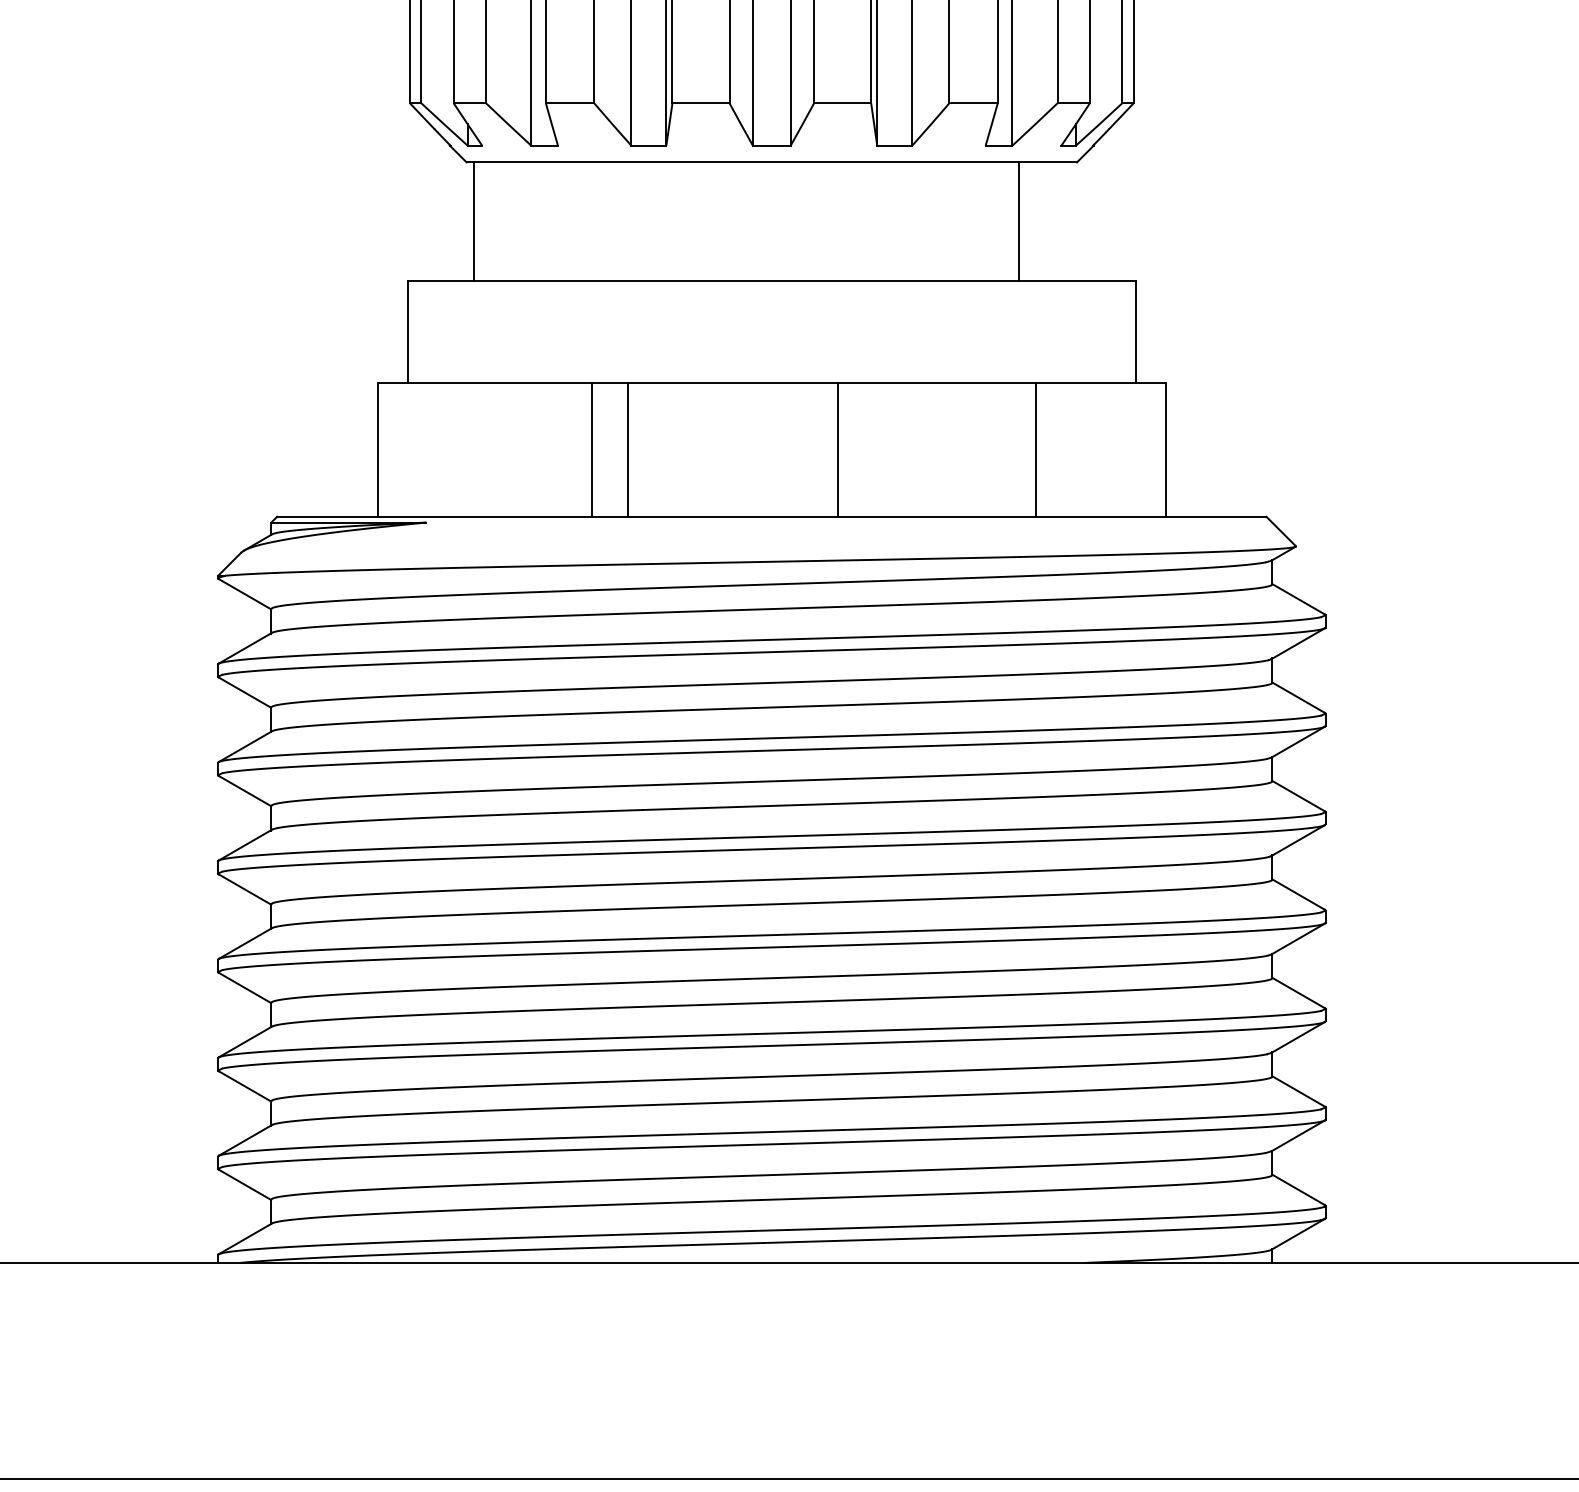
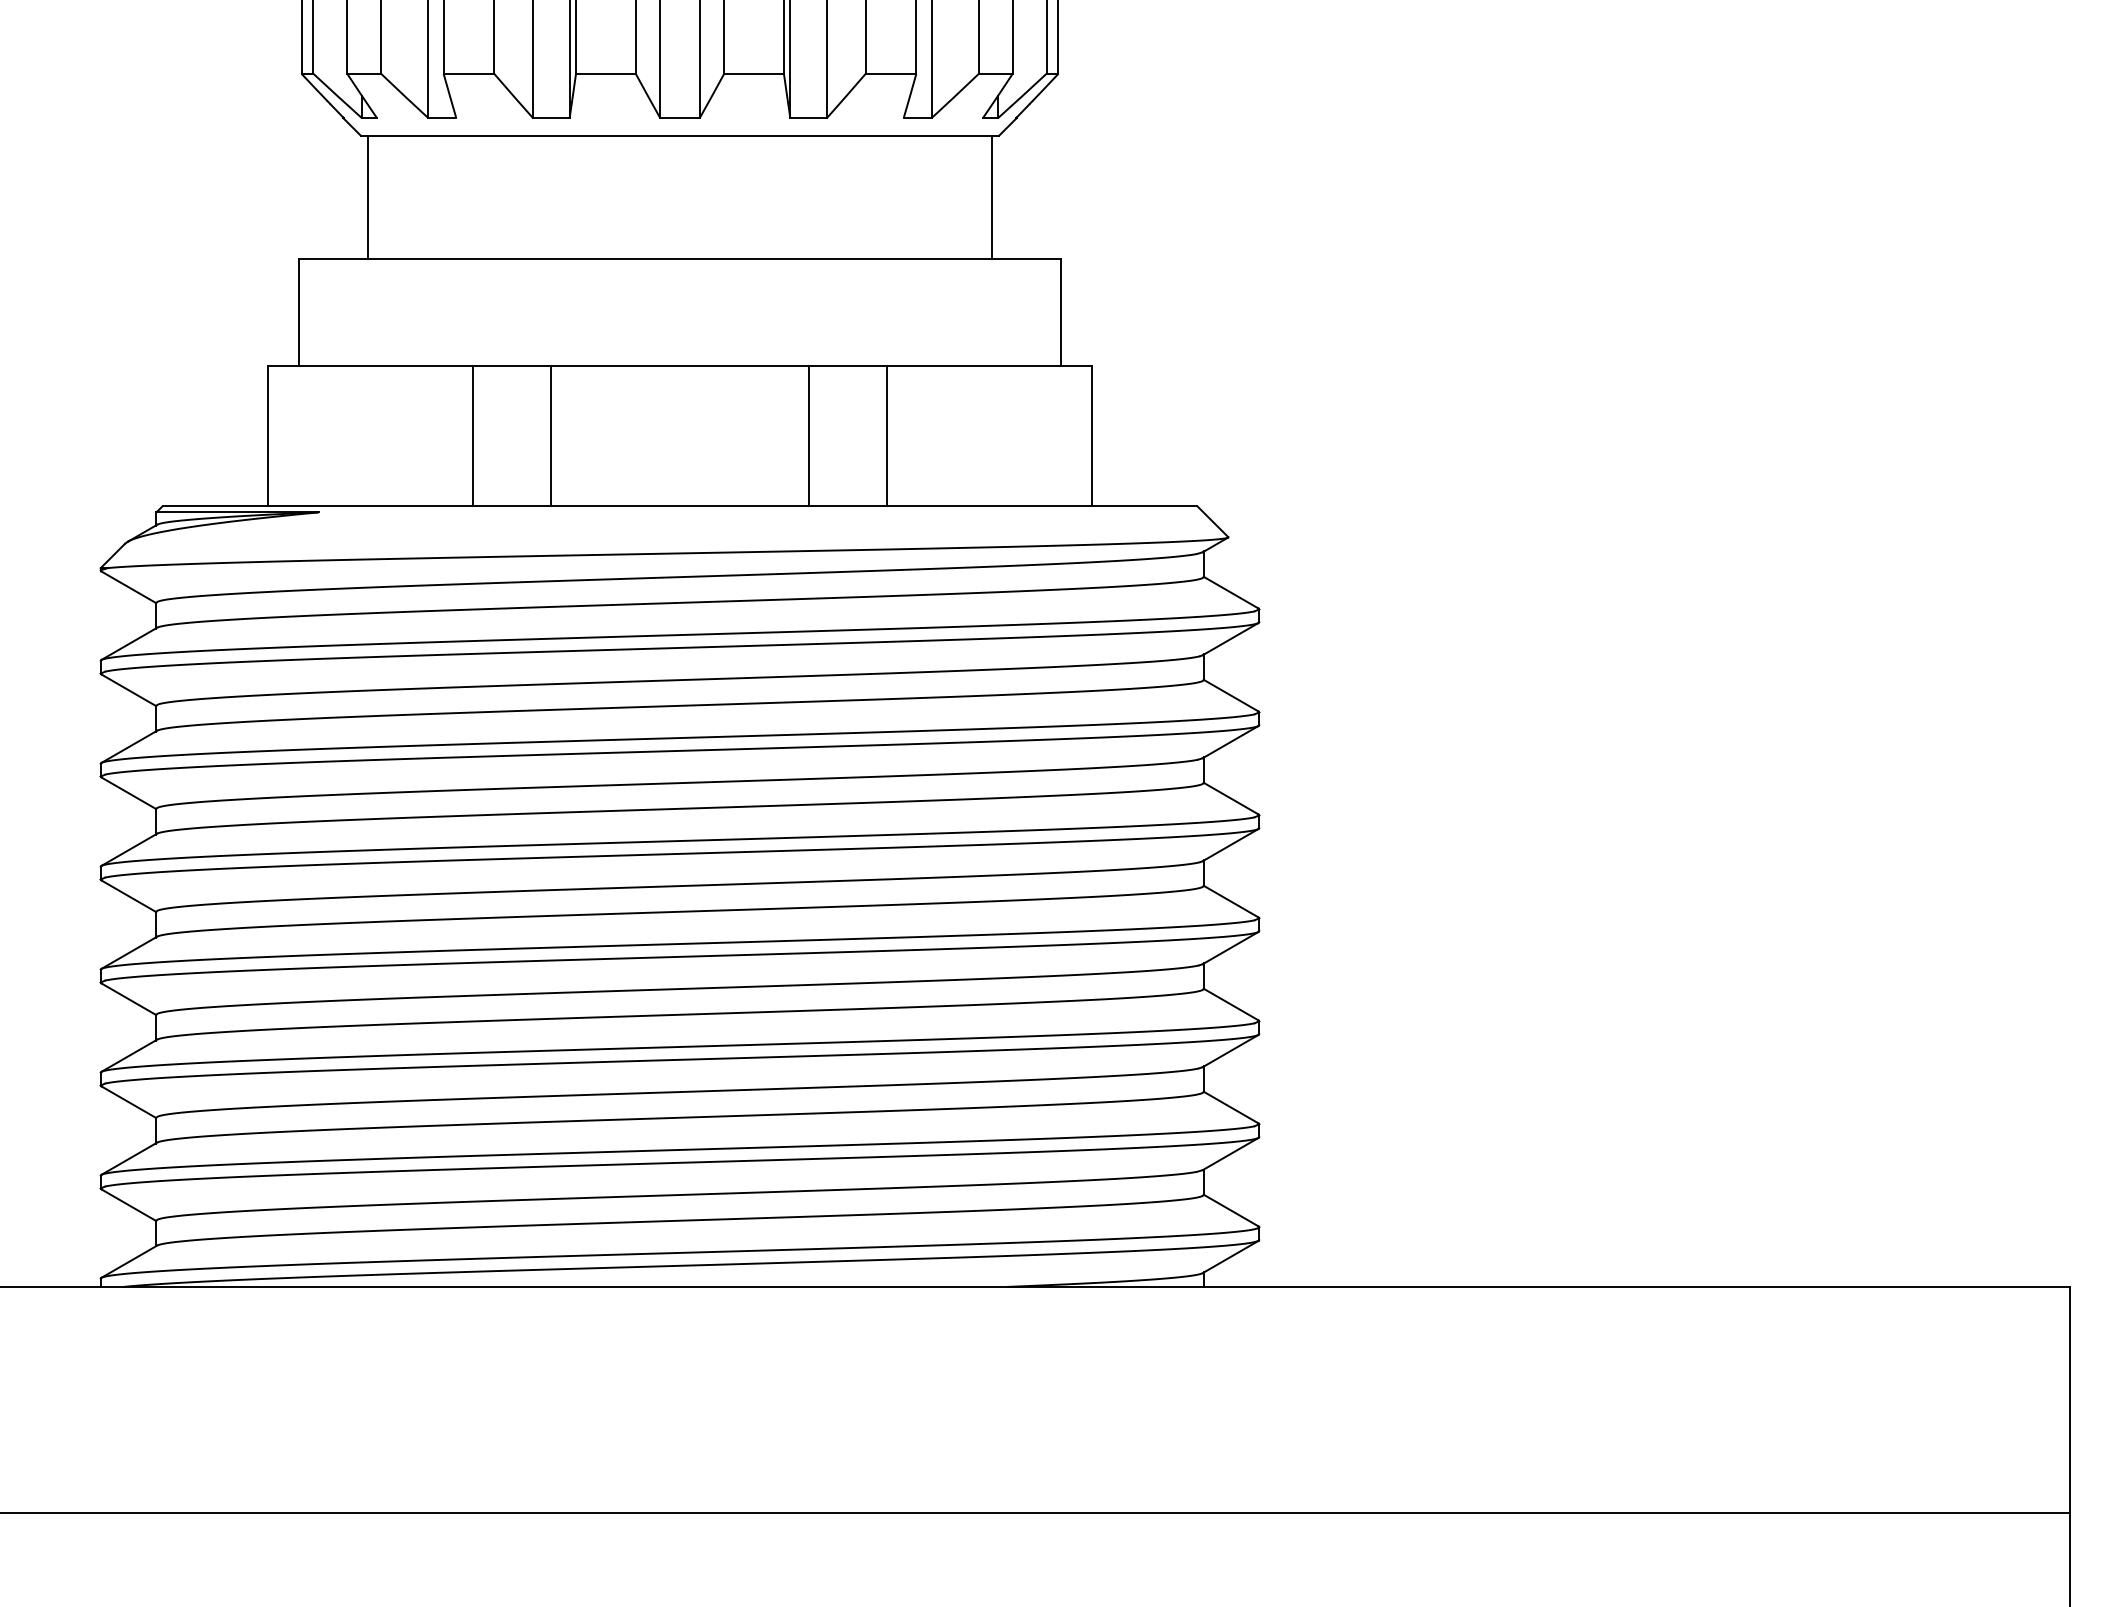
line: (1019, 221) -> (992, 197), moved
line: (591, 450) -> (550, 436), moved
line: (627, 450) -> (472, 436), moved
line: (838, 450) -> (809, 436), moved
line: (1036, 450) -> (887, 436), moved

